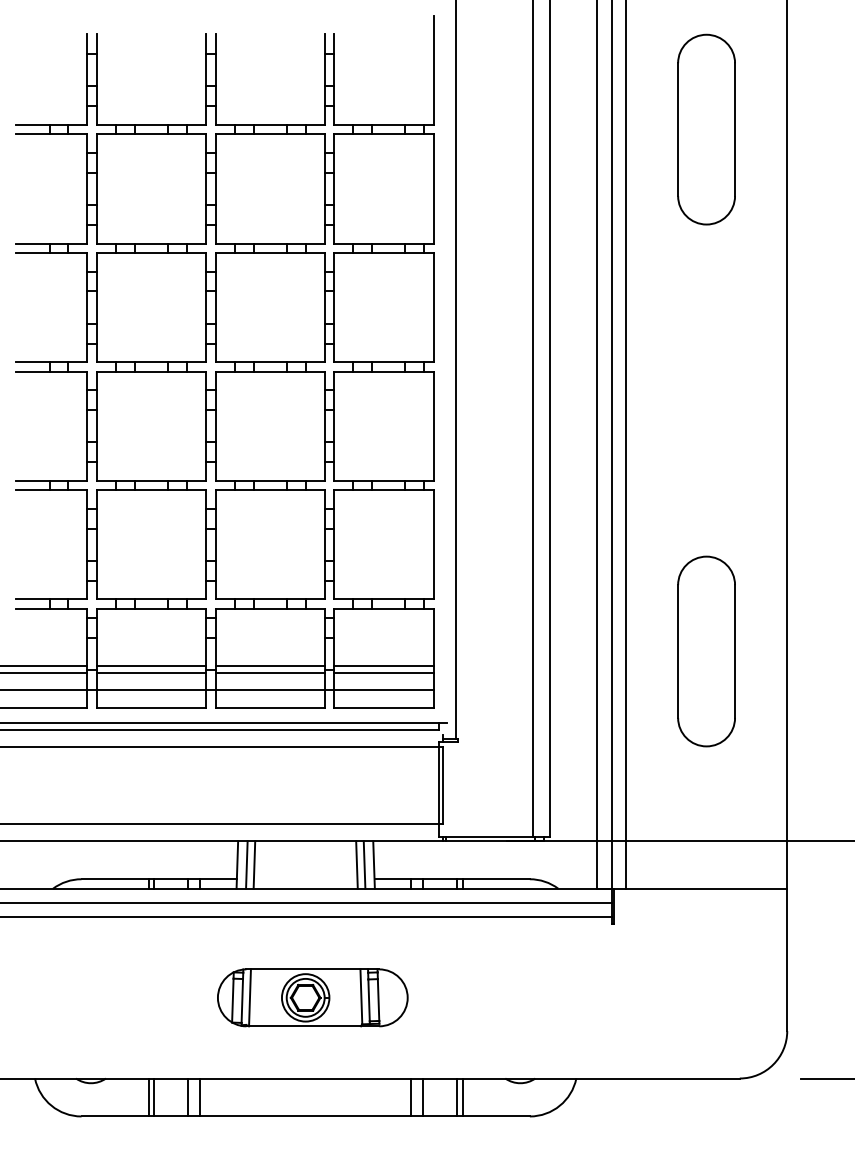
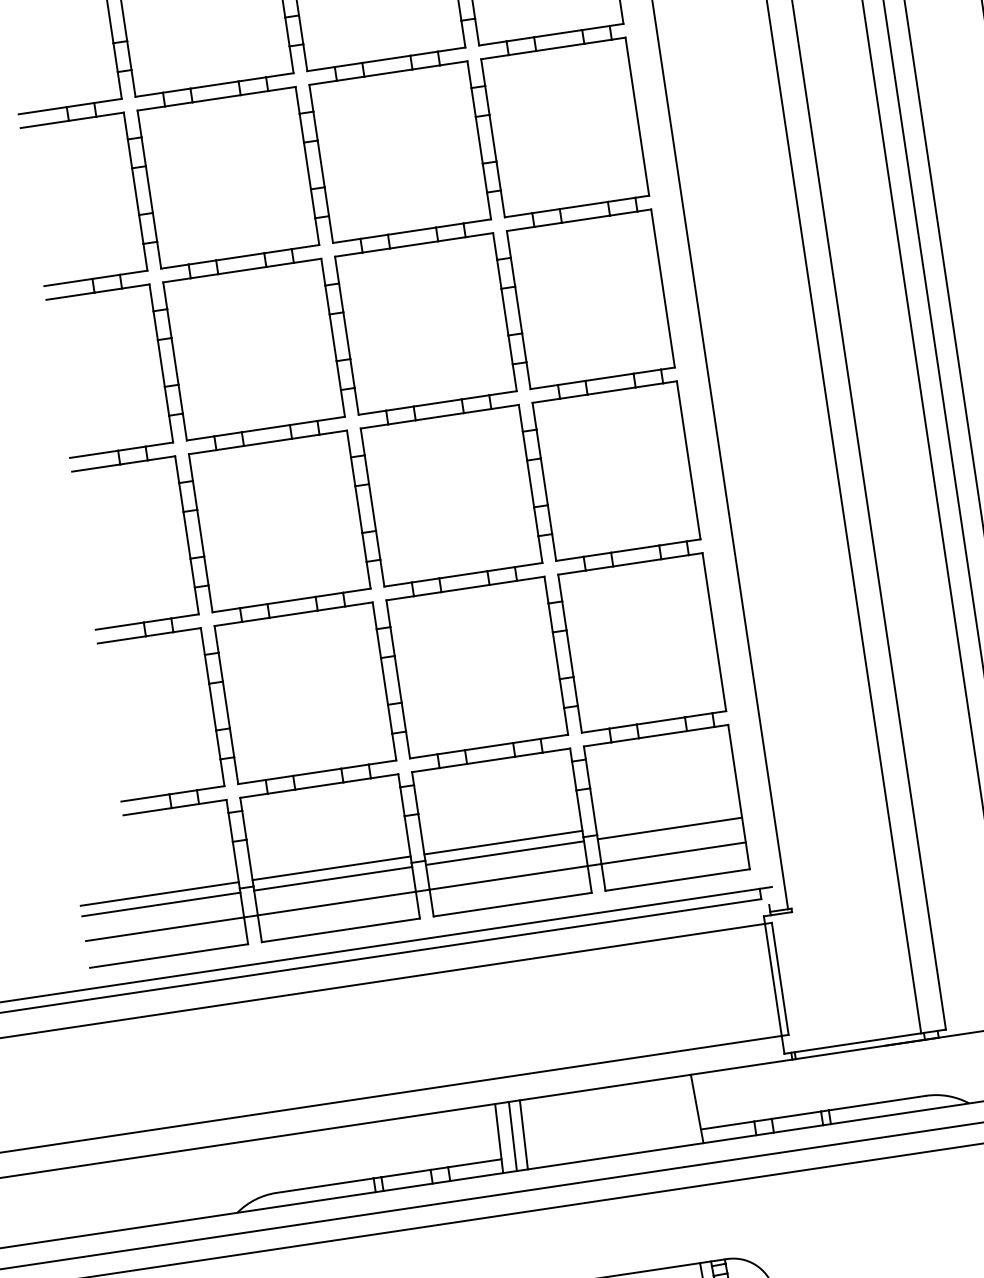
line: (383, 665) -> (667, 817), removed
line: (356, 864) -> (671, 1112), removed
line: (364, 864) -> (683, 1110), removed

